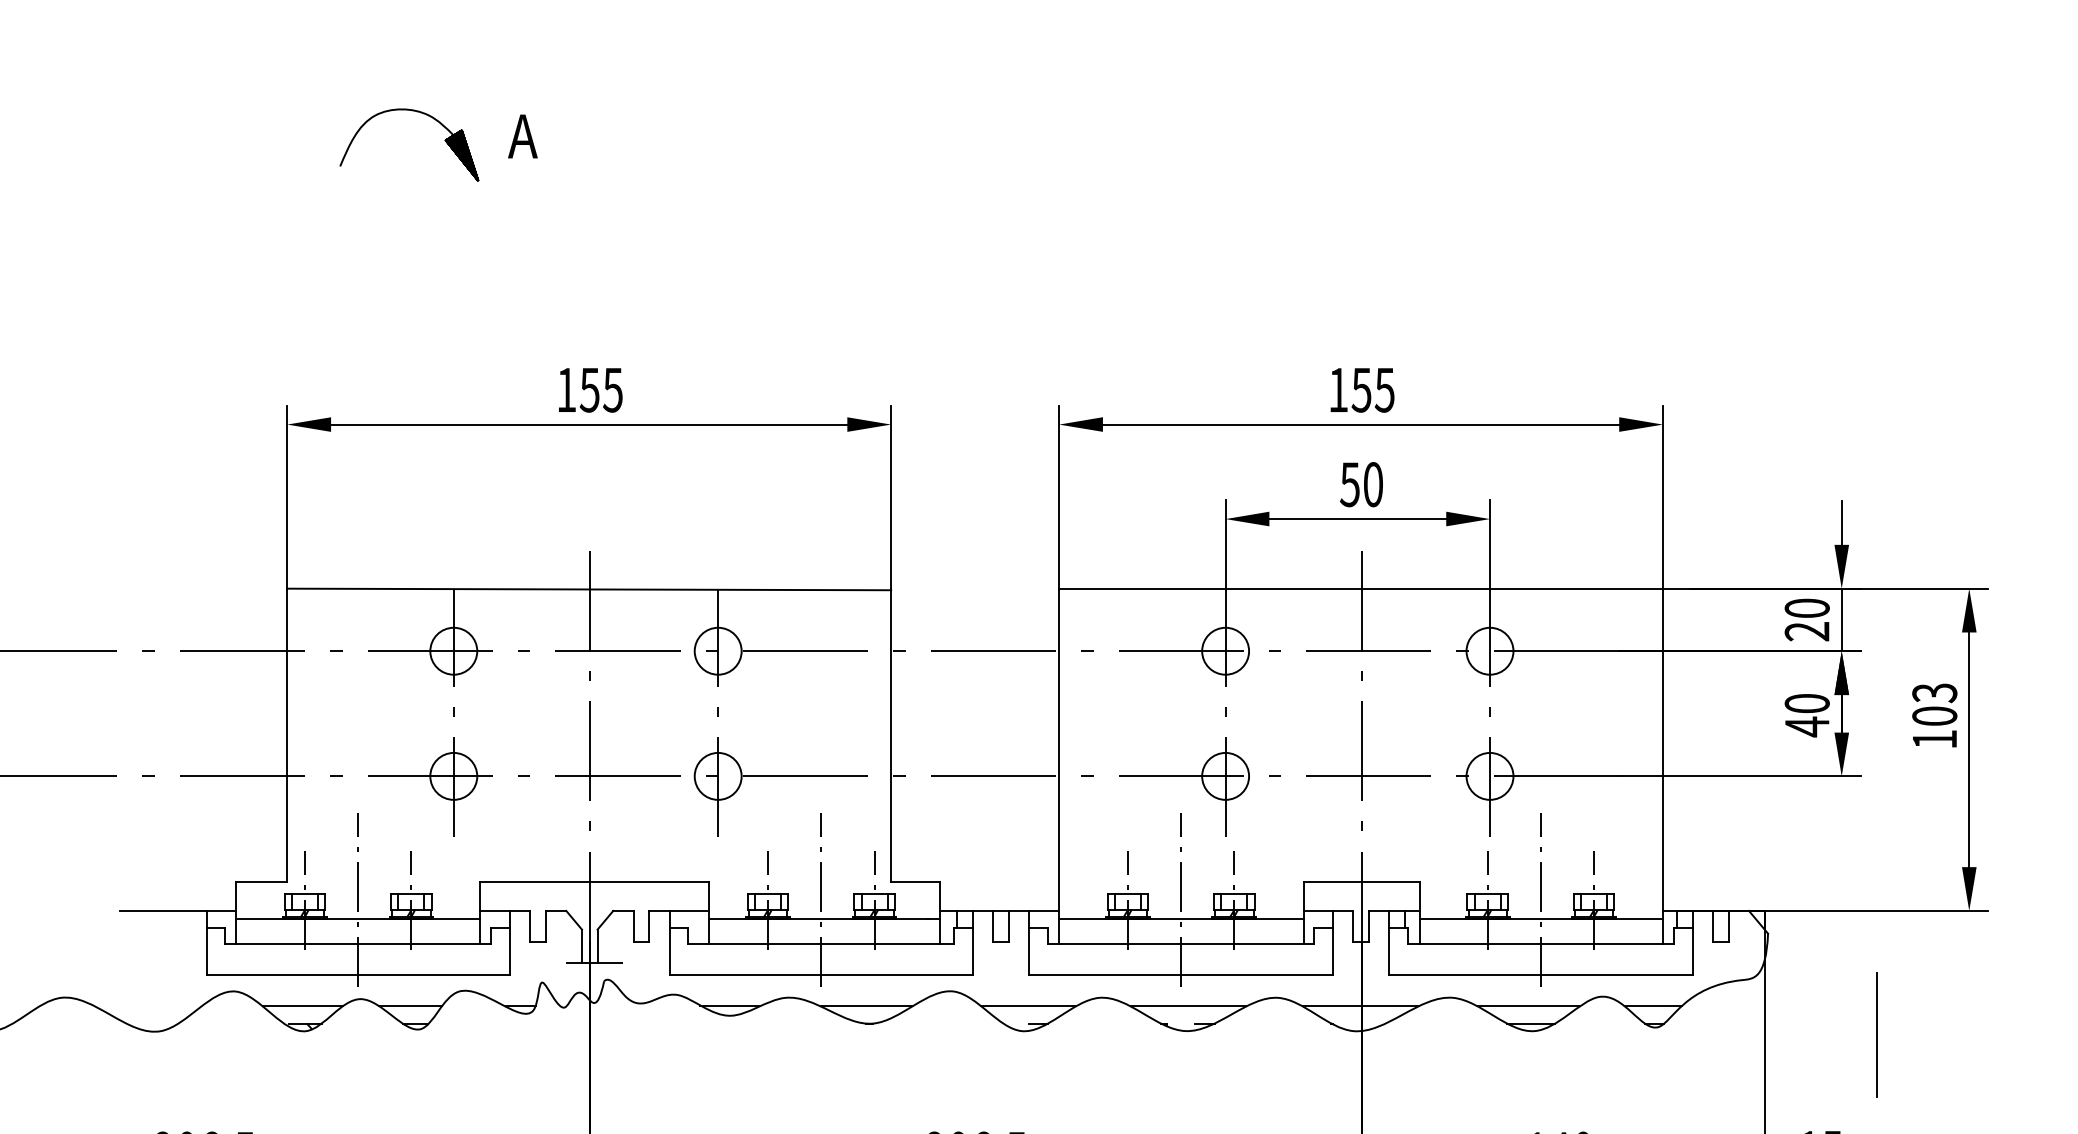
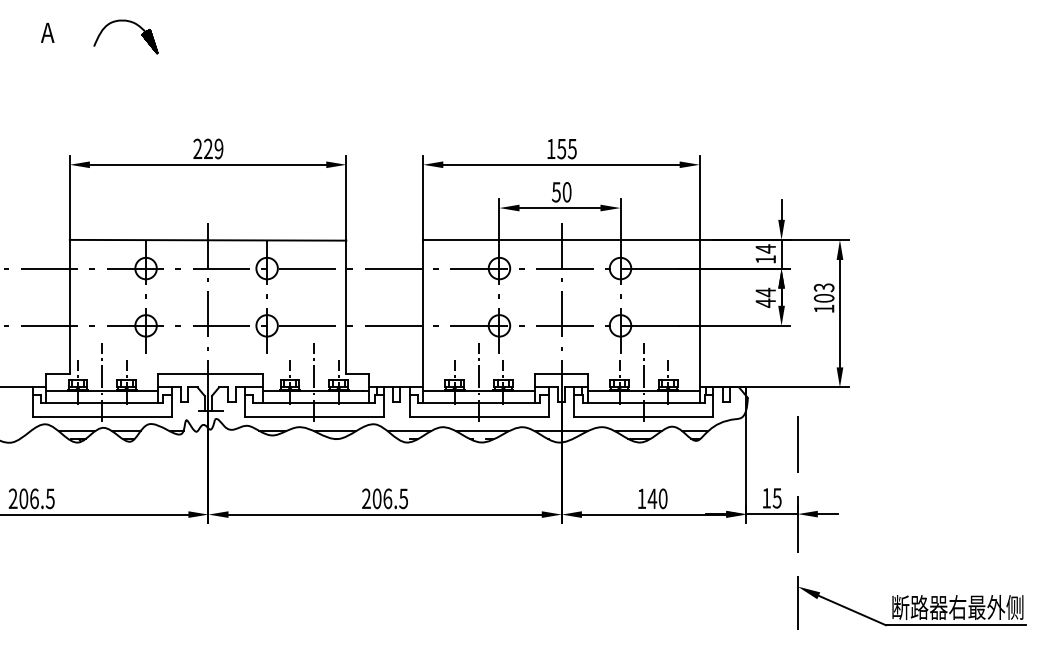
text: (522, 135) -> (47, 32), moved
text: (590, 388) -> (208, 148), 155 -> 229
text: (1806, 618) -> (765, 253), 20 -> 14
text: (1806, 703) -> (765, 292), 40 -> 44

